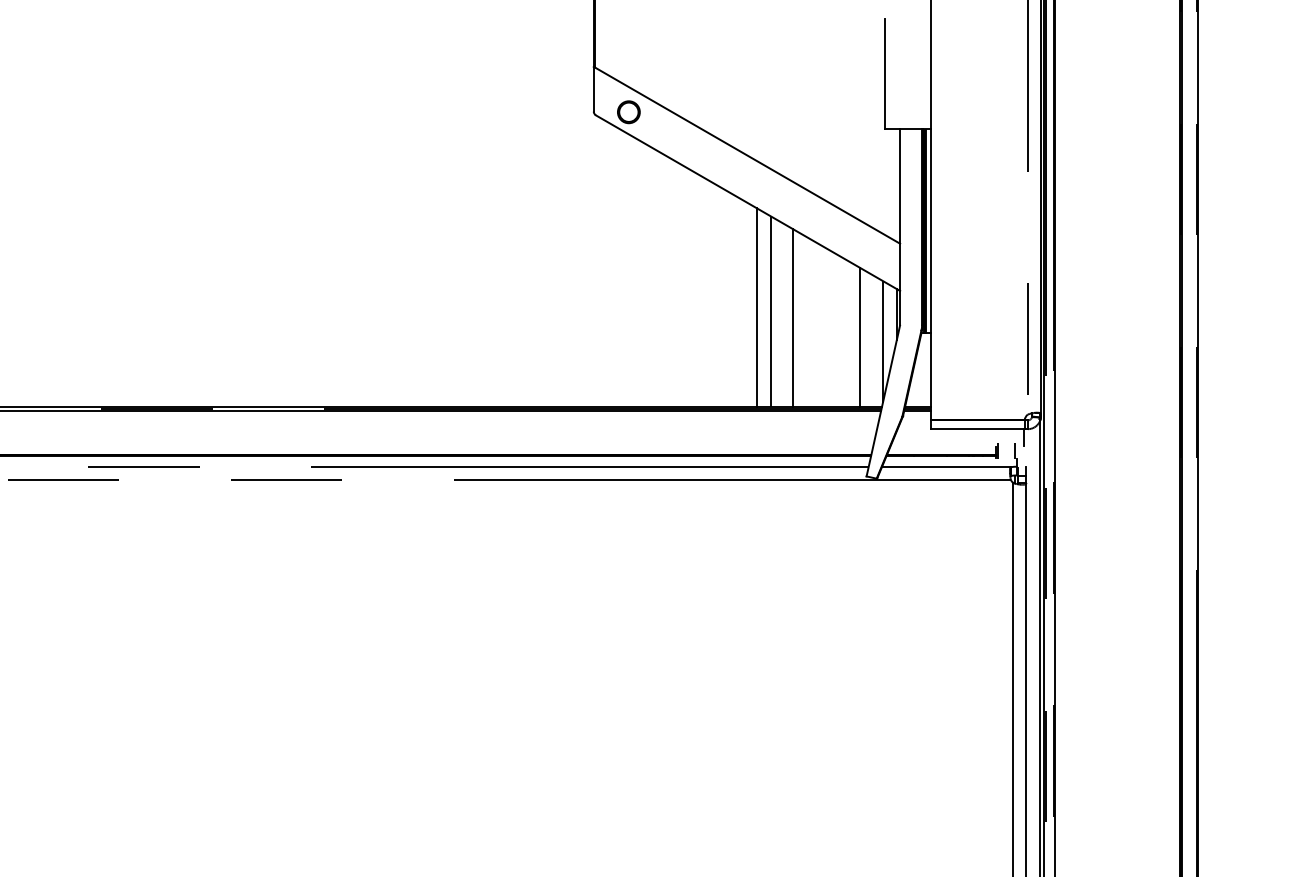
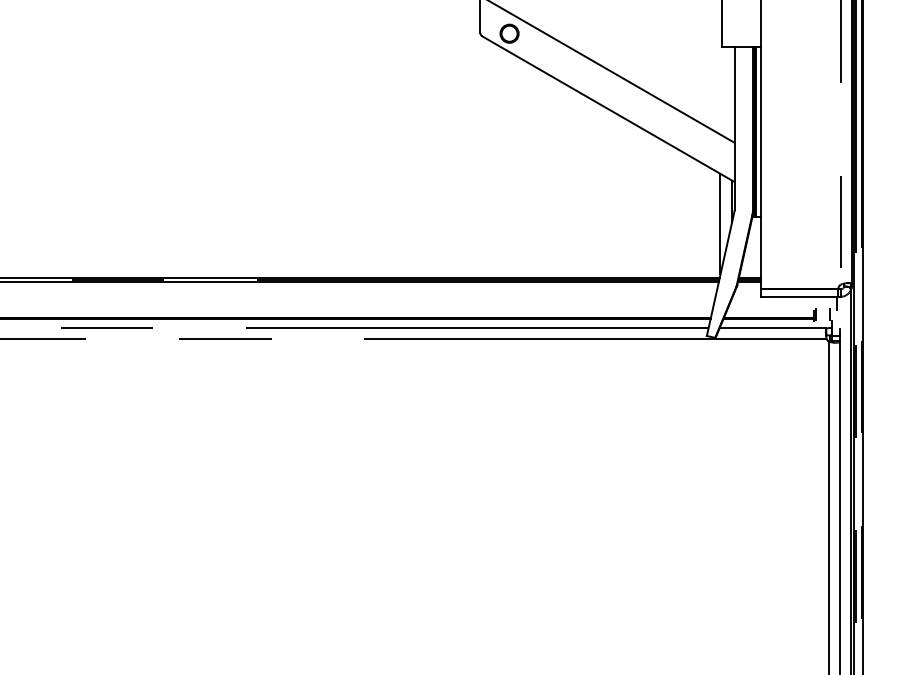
line: (756, 307) -> (615, 195), removed
line: (770, 311) -> (627, 199), removed
line: (793, 317) -> (646, 204), removed
line: (860, 336) -> (701, 219), removed

